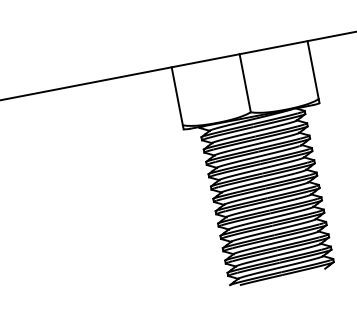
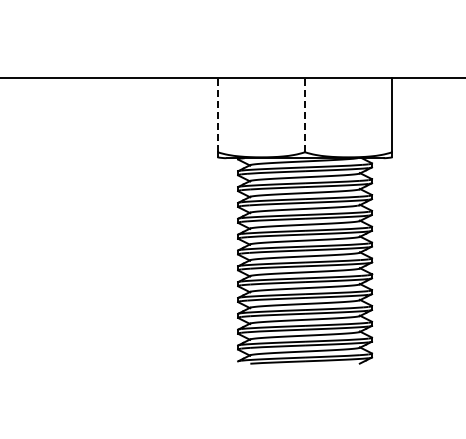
line: (245, 82) -> (305, 114), solid -> dashed
line: (177, 96) -> (217, 114), solid -> dashed

